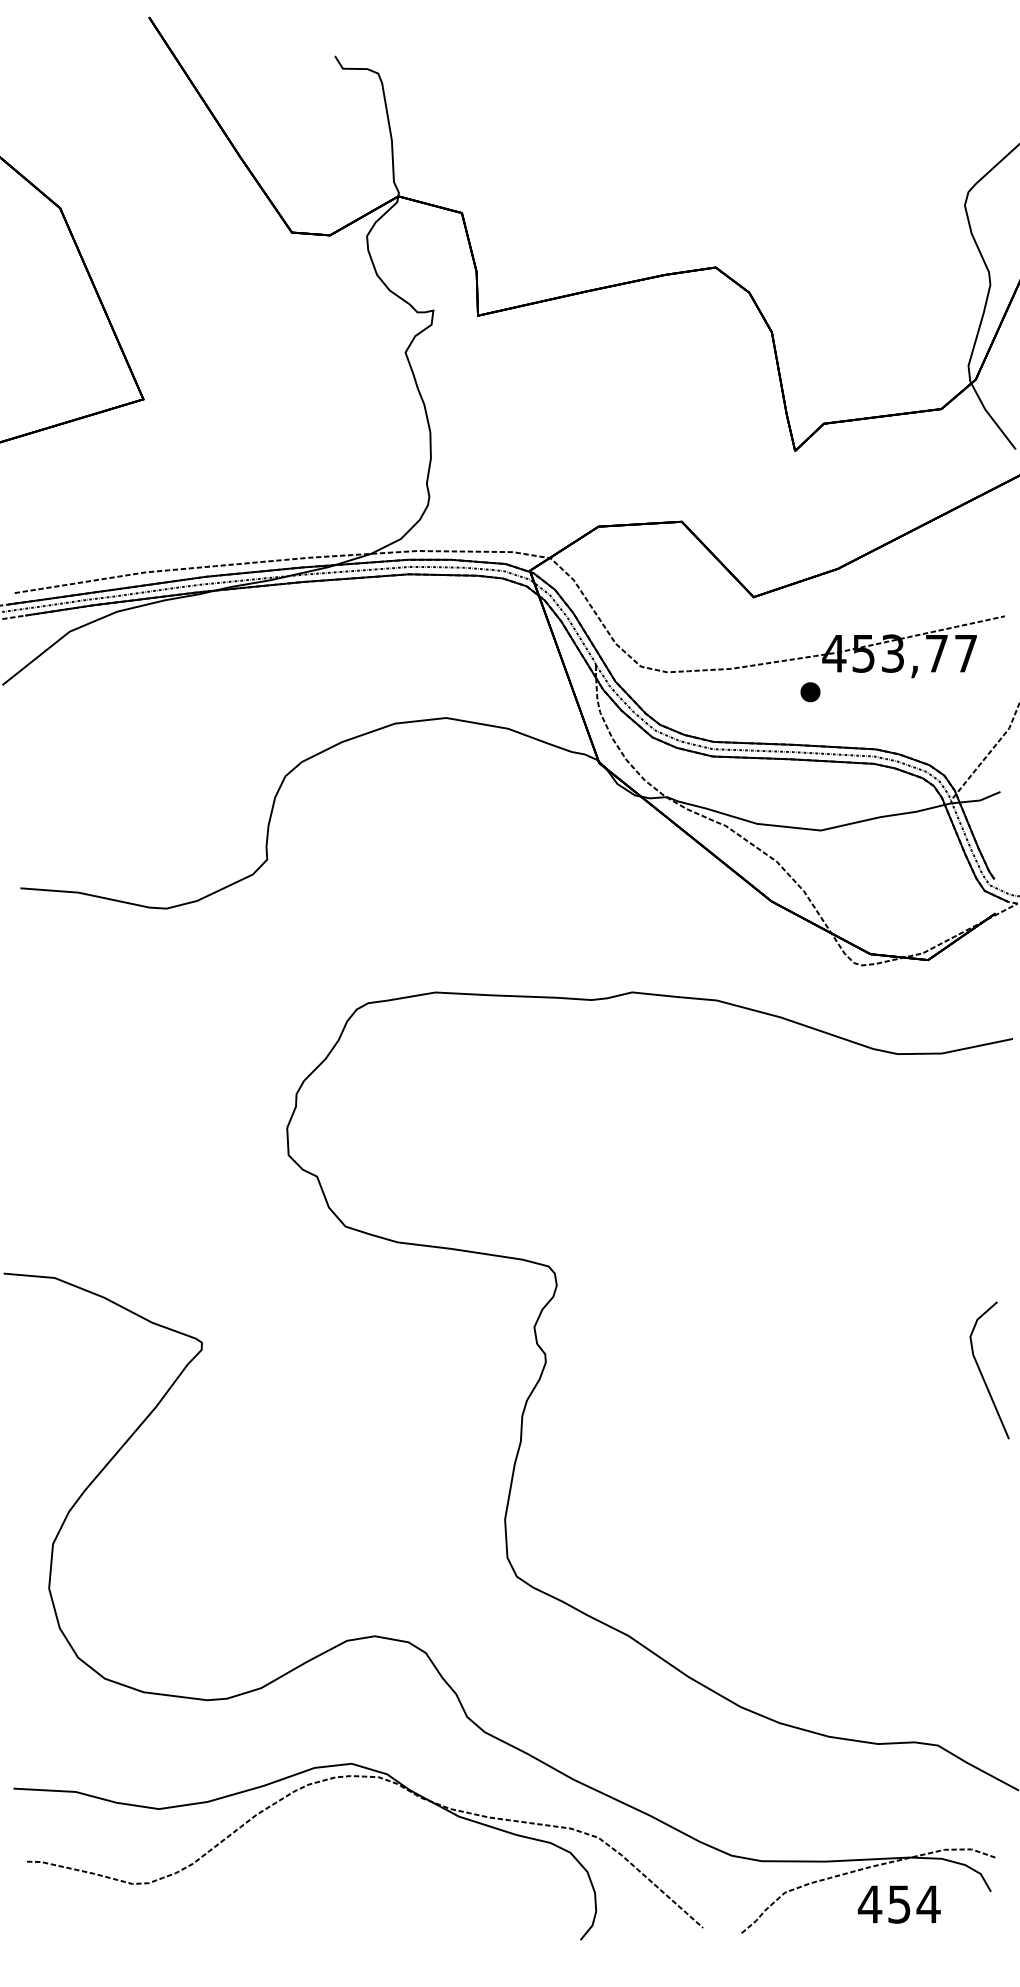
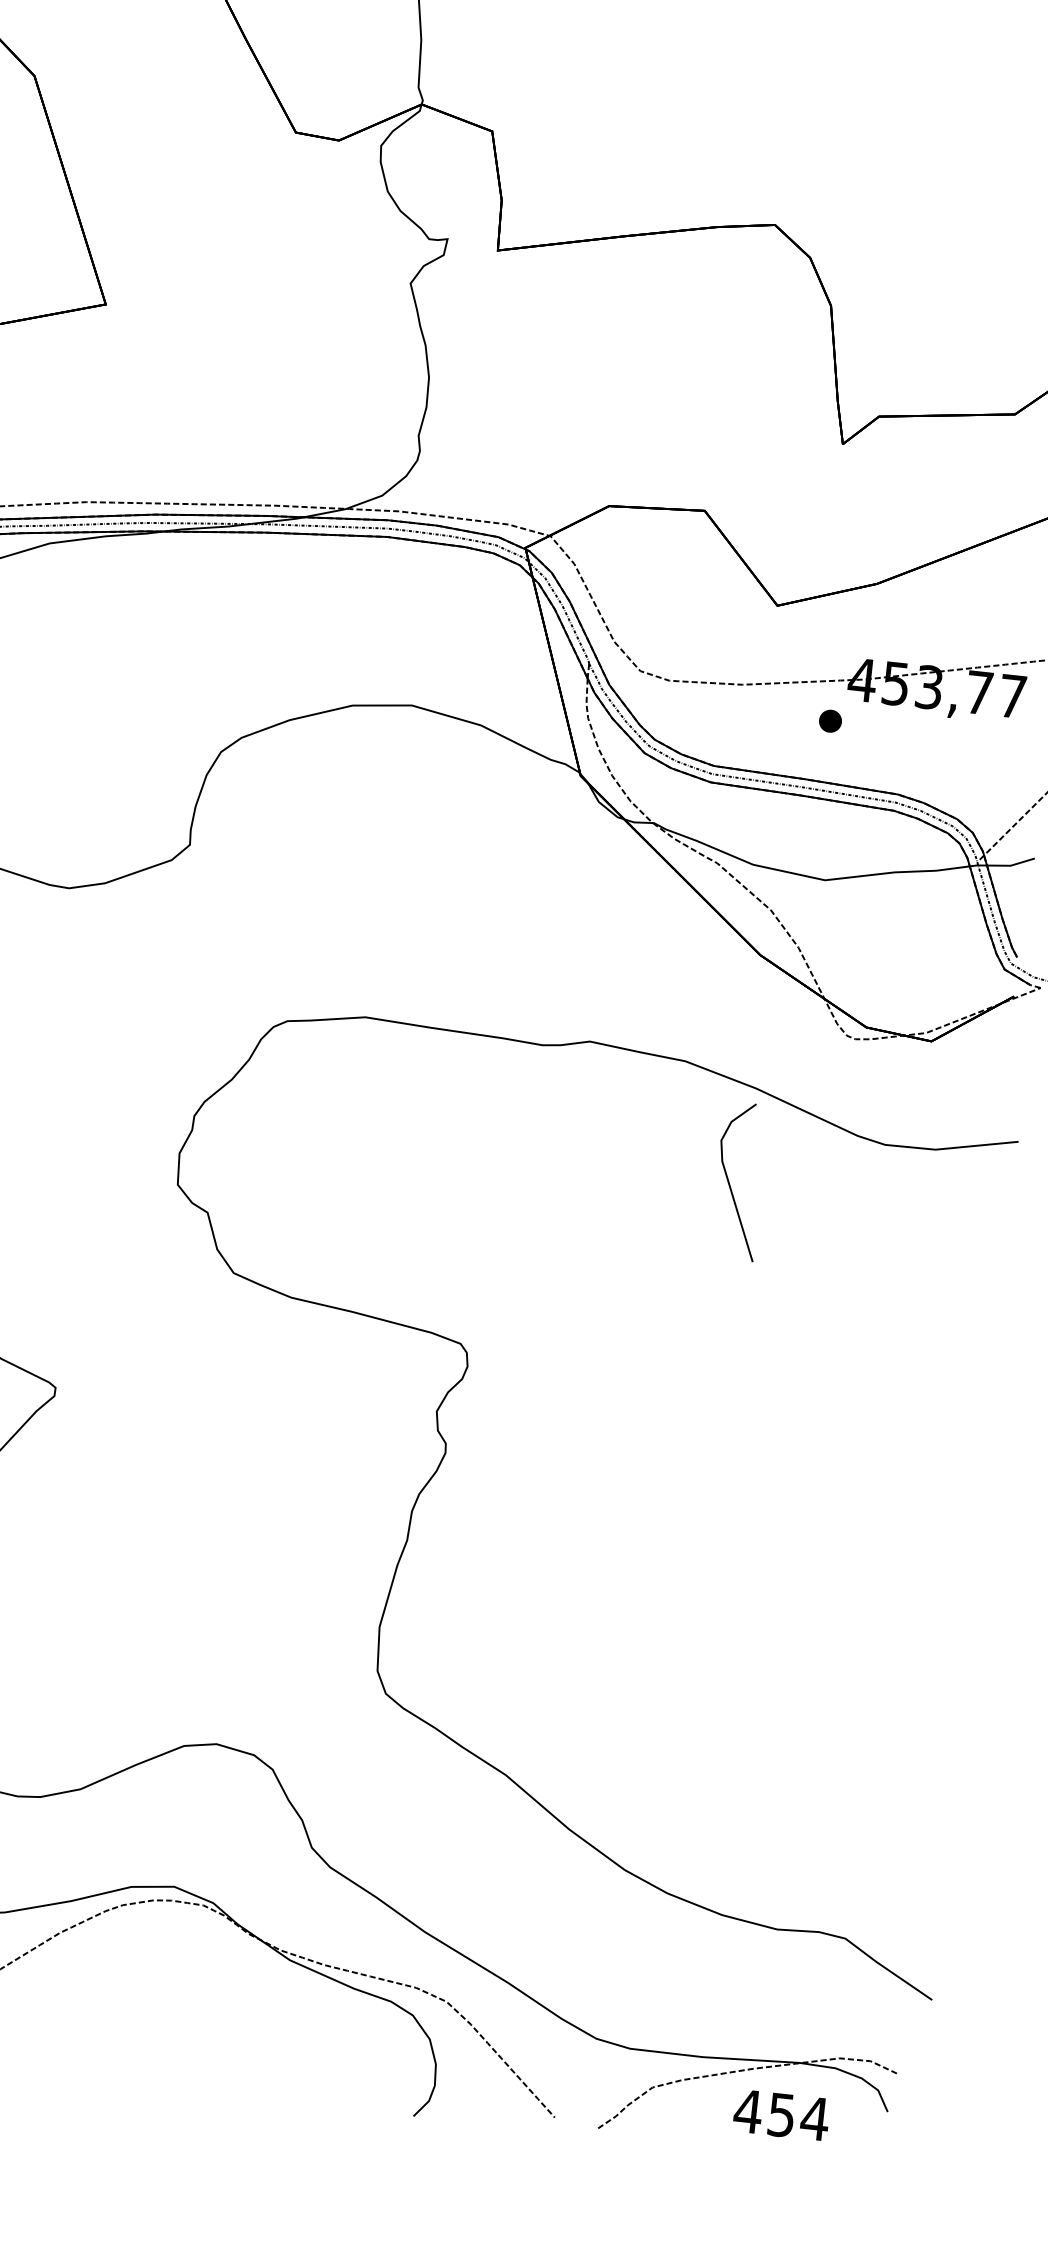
part: (982, 1373) -> (730, 1183), moved

